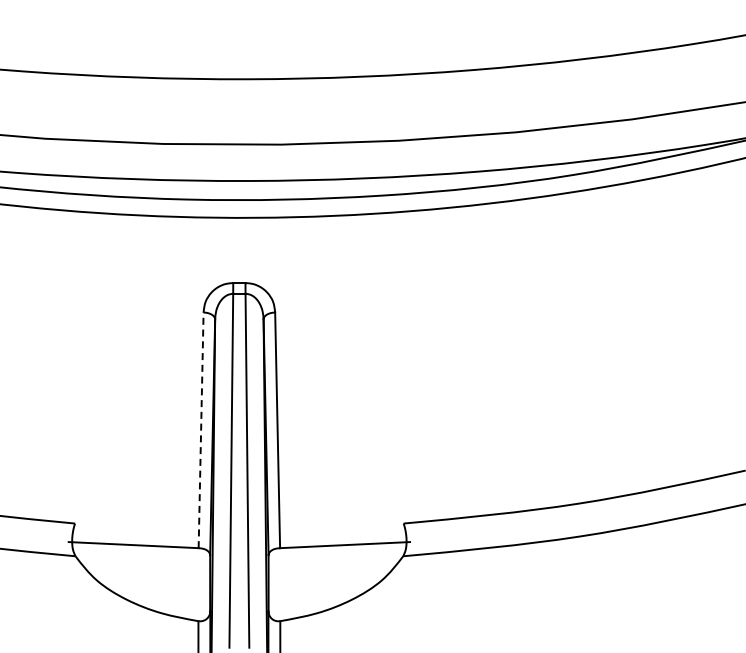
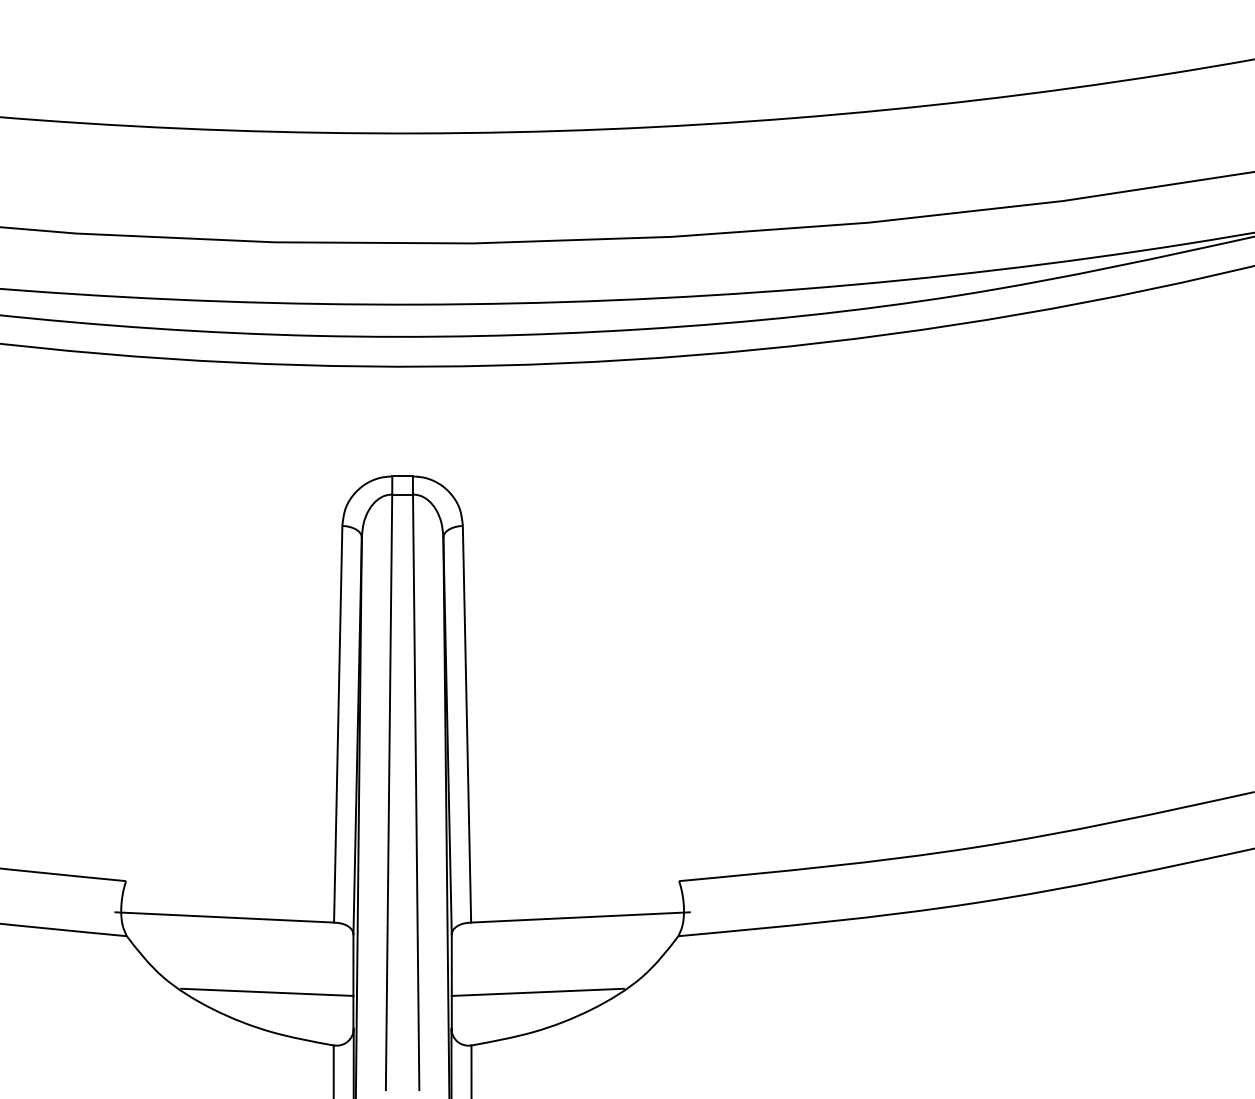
line: (201, 430) -> (338, 724), dashed -> solid
line: (158, 589) -> (266, 992), added
line: (319, 589) -> (537, 992), added

